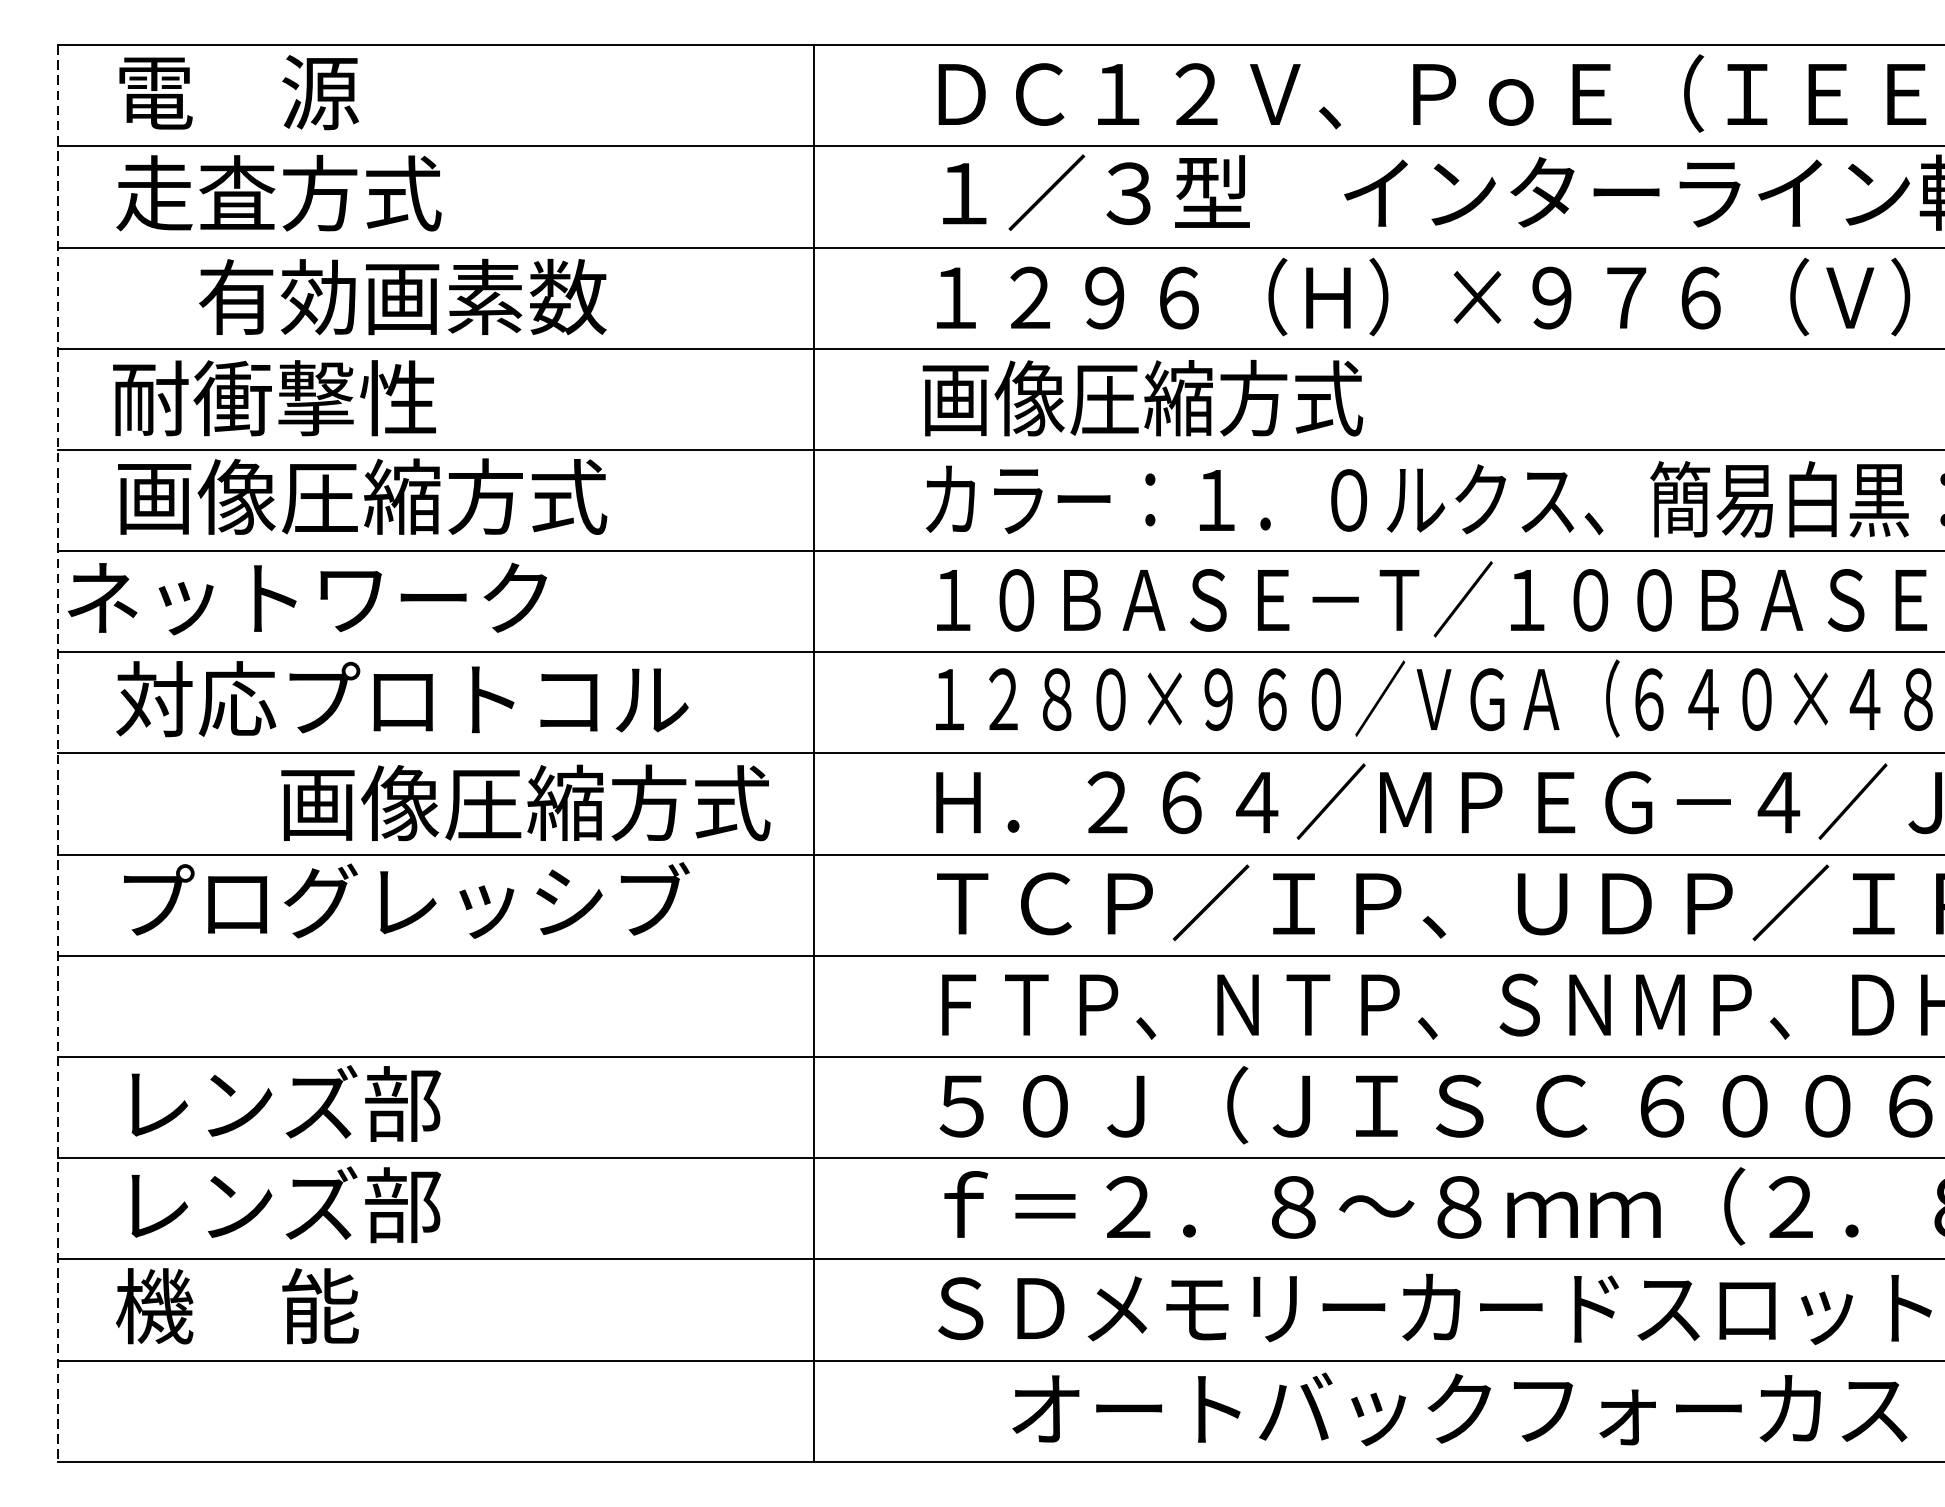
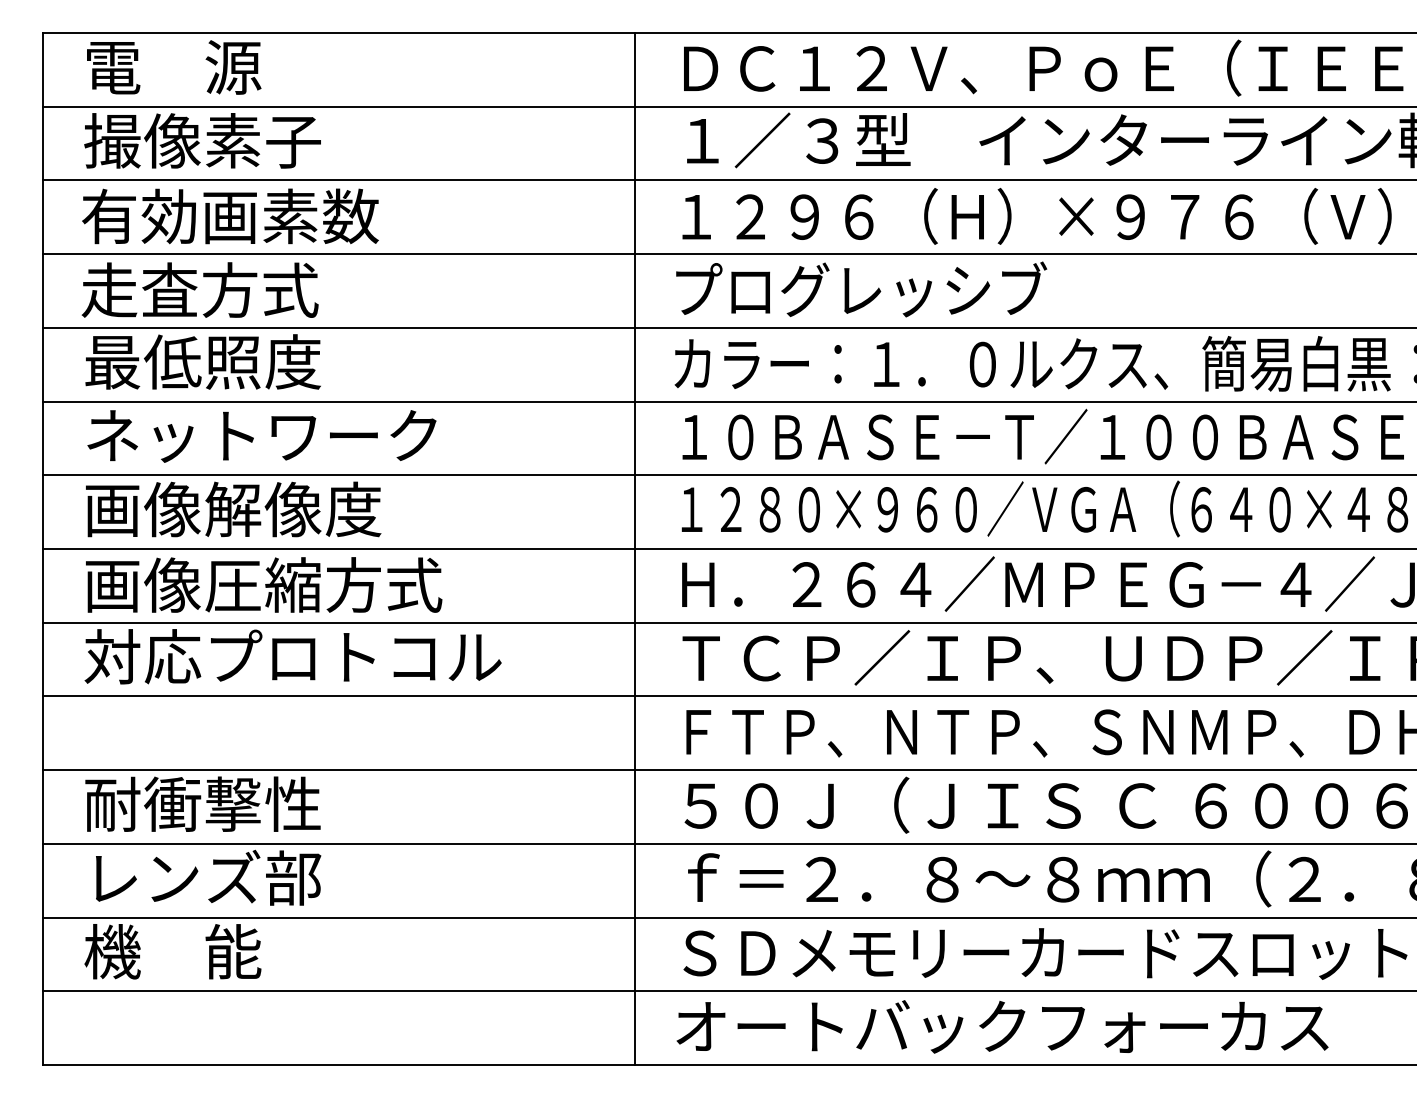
text: (278, 192) -> (202, 140), 走査方式 -> 撮像素子
text: (402, 297) -> (230, 216), moved
text: (273, 397) -> (199, 289), 耐衝撃性 -> 走査方式
text: (1179, 397) -> (859, 289), 画像圧縮方式 -> プログレッシブ
text: (361, 496) -> (263, 361), 画像圧縮方式 -> 最低照度
text: (306, 599) -> (261, 436), moved
text: (401, 699) -> (292, 509), 対応プロトコル -> 画像解像度
line: (814, 752) -> (635, 548), moved
line: (58, 754) -> (42, 549), dashed -> solid
text: (526, 802) -> (264, 584), moved
text: (402, 901) -> (293, 656), プログレッシブ -> 対応プロトコル
text: (279, 1102) -> (203, 803), レンズ部 -> 耐衝撃性
text: (1459, 1408) -> (1002, 1026), moved

